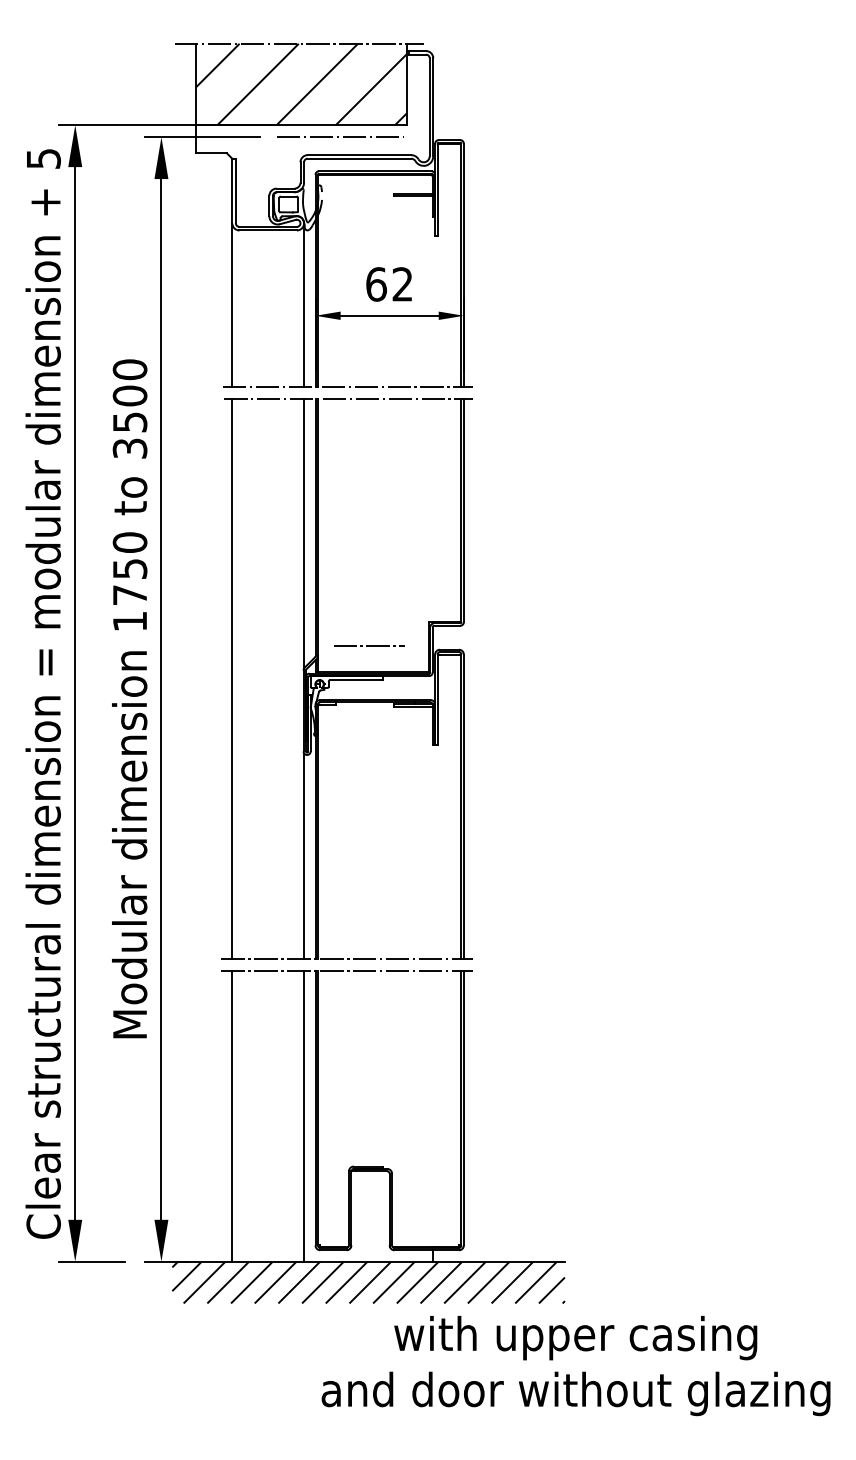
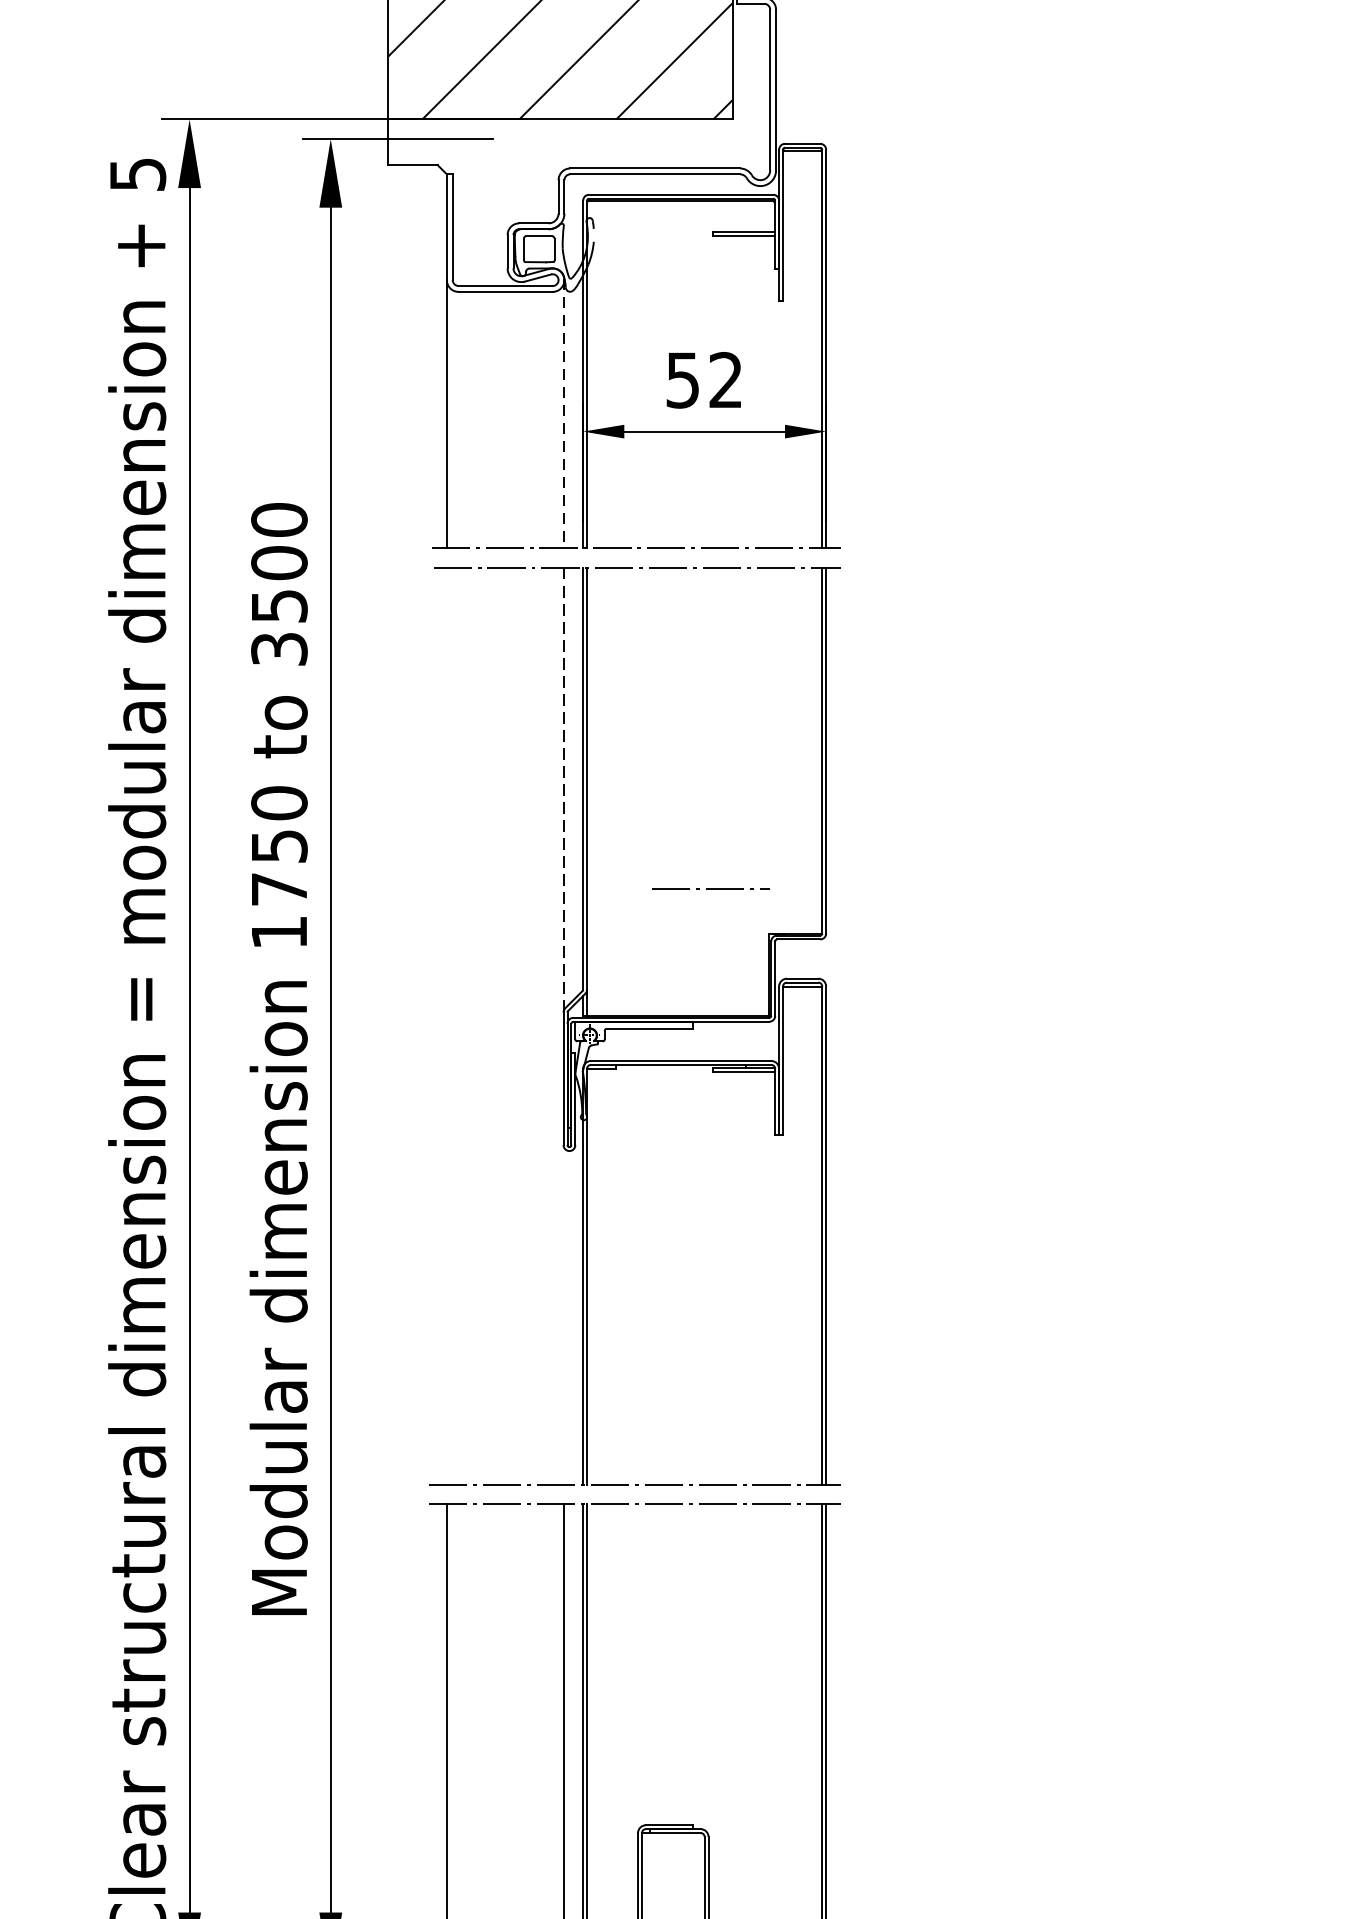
line: (338, 136) -> (620, 137), removed
text: (376, 284) -> (683, 380), 62 -> 52
line: (304, 305) -> (565, 414), solid -> dashed
line: (304, 534) -> (565, 789), solid -> dashed
line: (369, 645) -> (710, 888), moved
line: (232, 678) -> (447, 1025), removed
line: (304, 856) -> (565, 1317), removed

